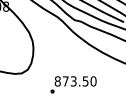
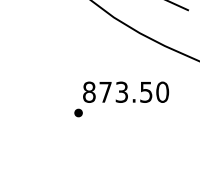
text: (73, 84) -> (121, 98), moved

